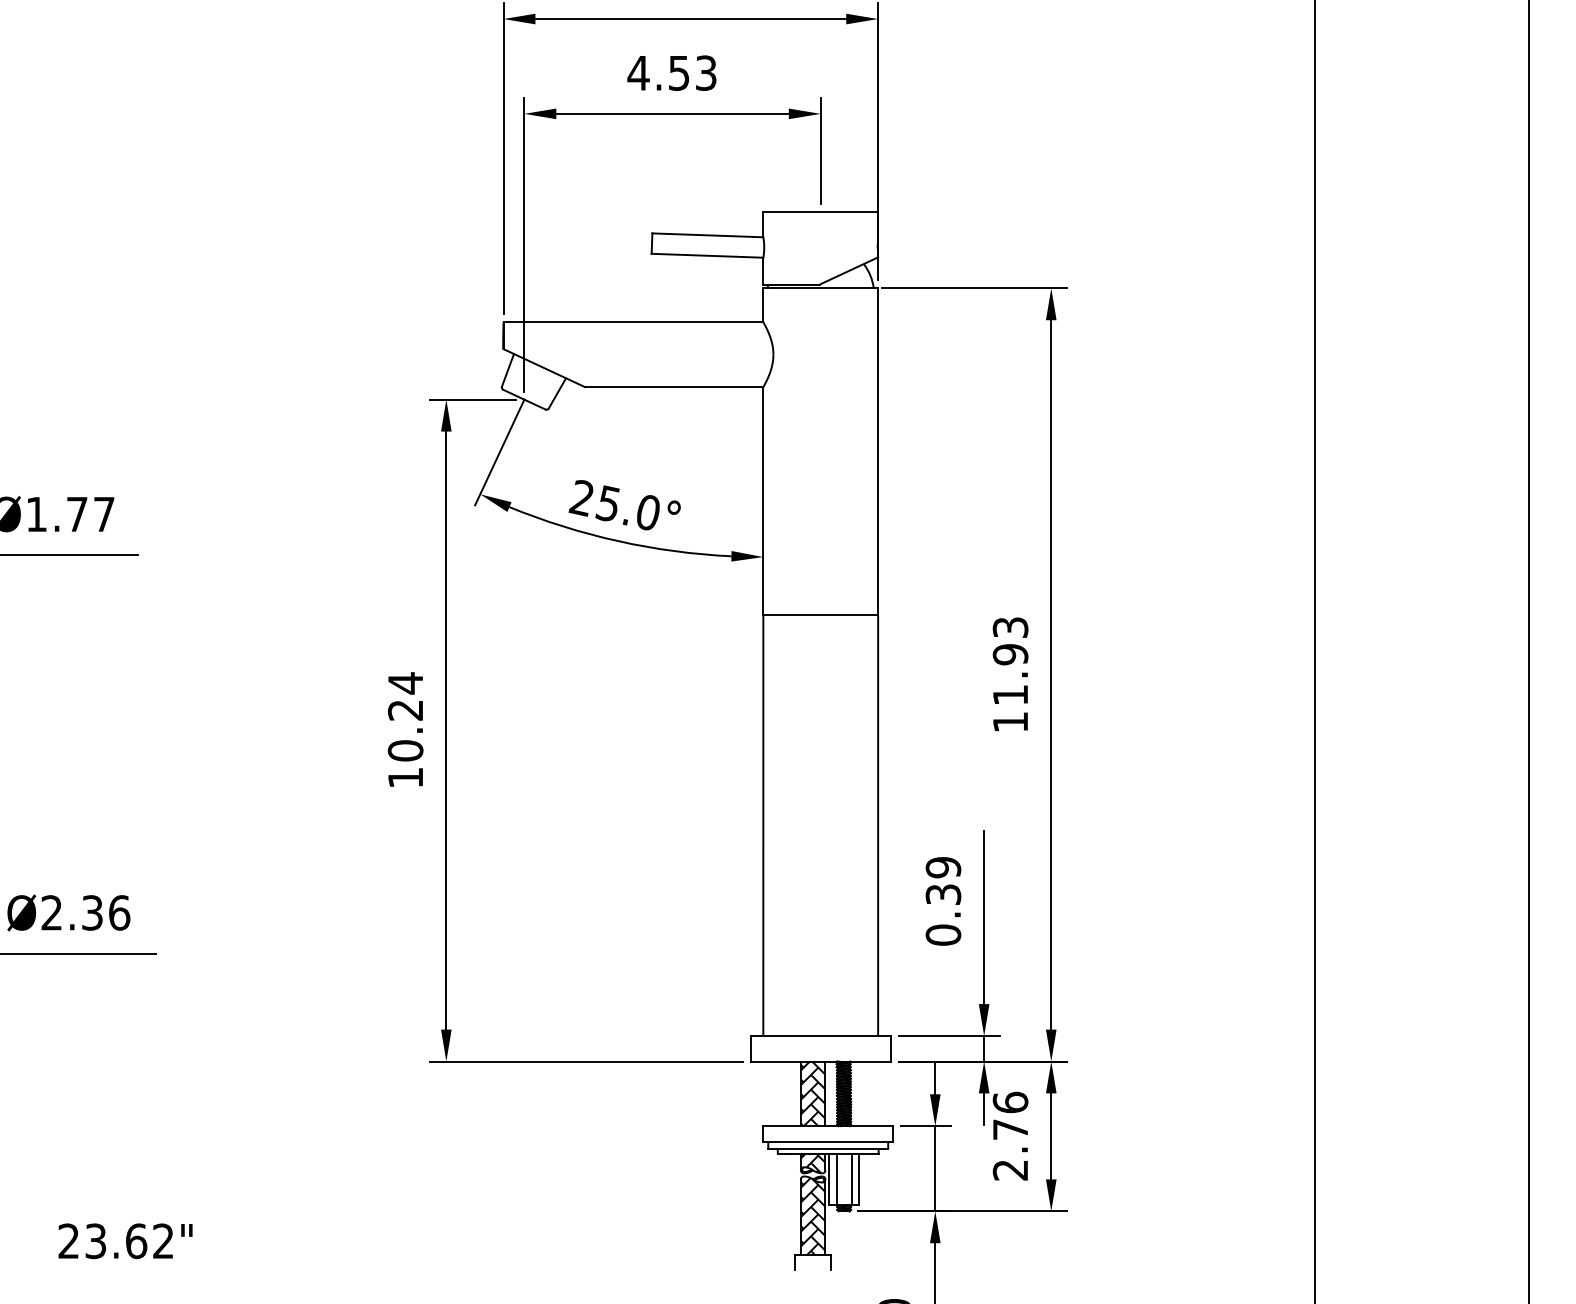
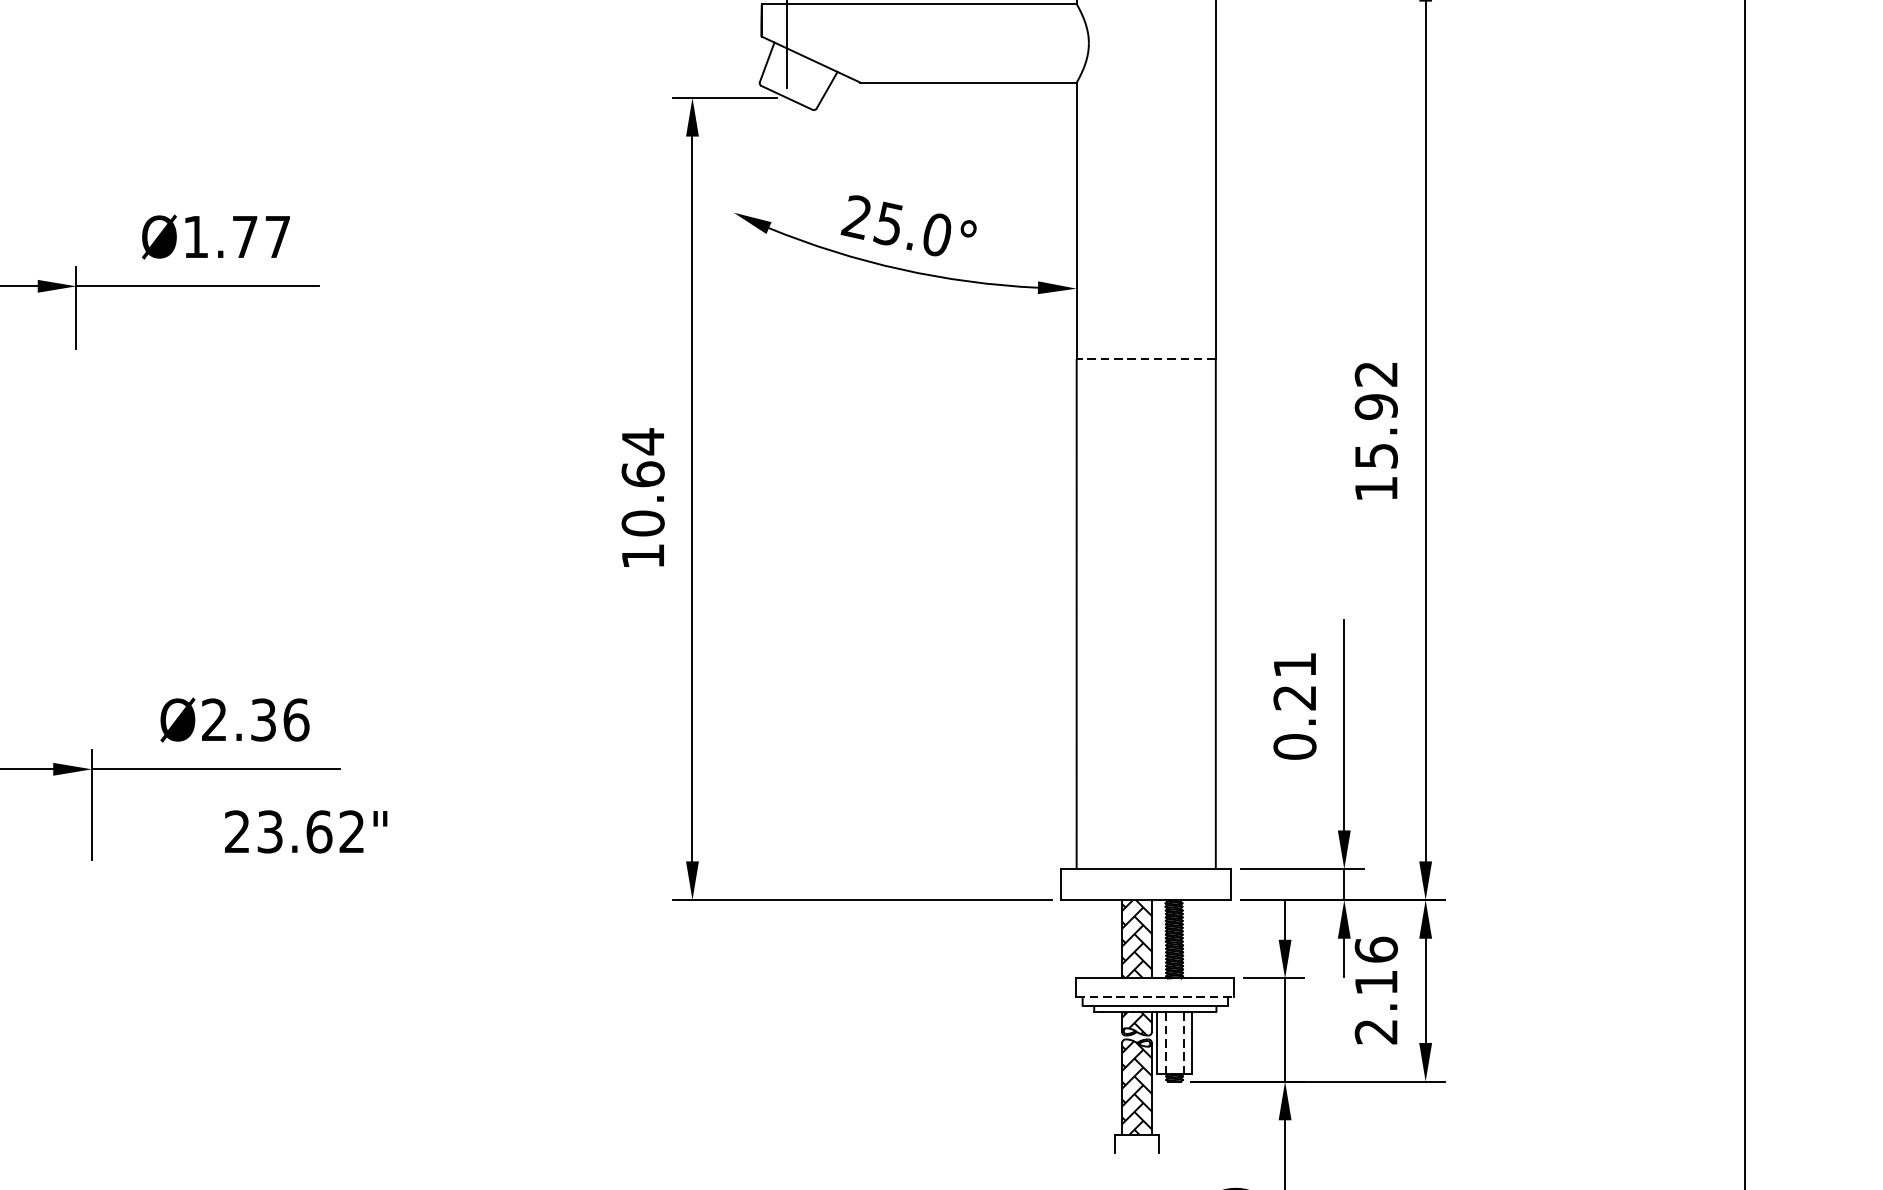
line: (499, 452) -> (756, 161), removed
line: (820, 614) -> (1145, 358), solid -> dashed
text: (1010, 661) -> (1376, 415), 11.93 -> 15.92
text: (405, 709) -> (642, 473), 10.24 -> 10.64
text: (943, 880) -> (1295, 680), 0.39 -> 0.21
text: (1010, 1129) -> (1376, 982), 2.76 -> 2.16
line: (828, 1141) -> (1155, 997), solid -> dashed
line: (836, 1179) -> (1165, 1043), solid -> dashed
line: (851, 1179) -> (1183, 1043), solid -> dashed
text: (125, 1241) -> (306, 832), moved

